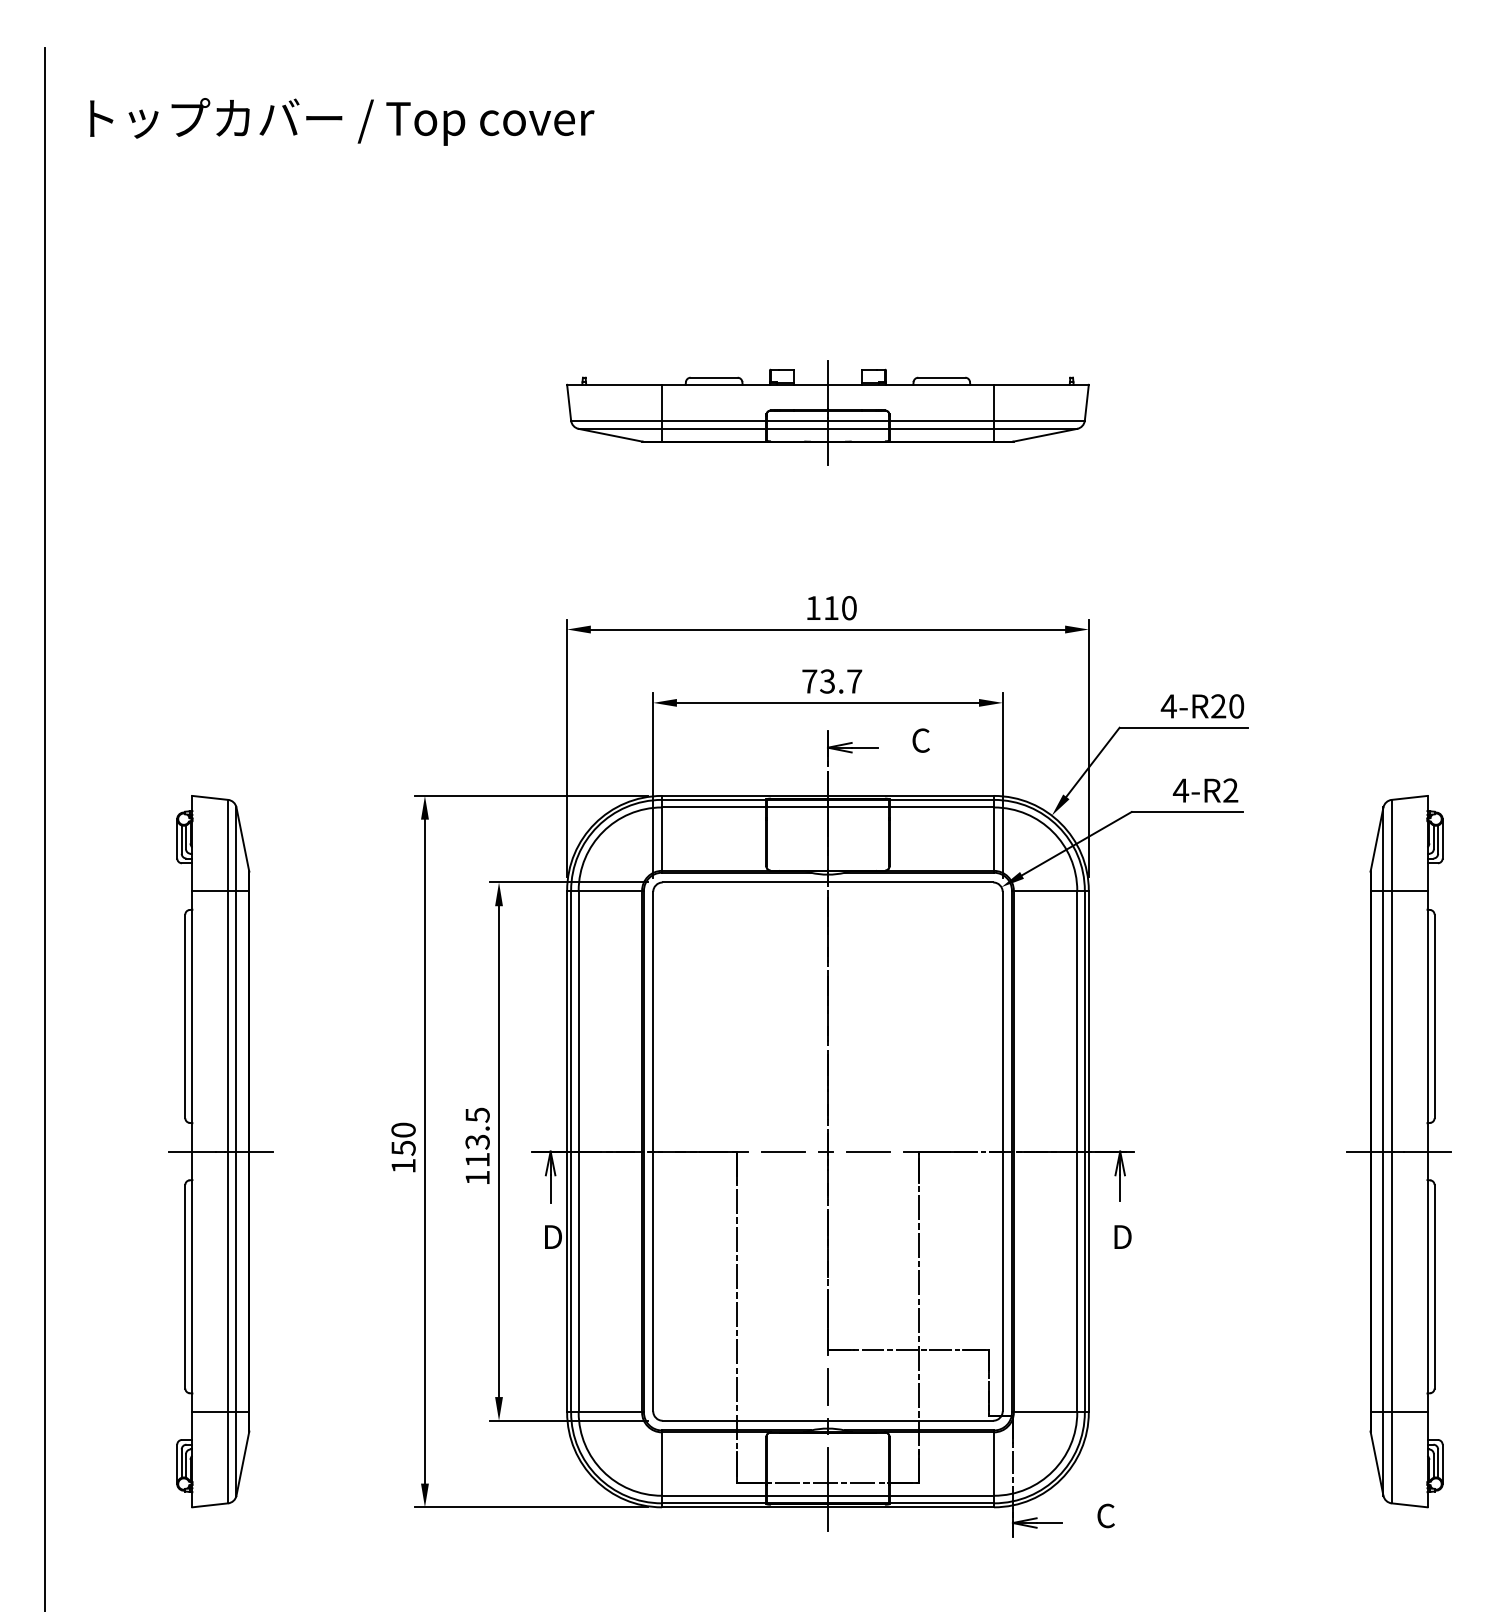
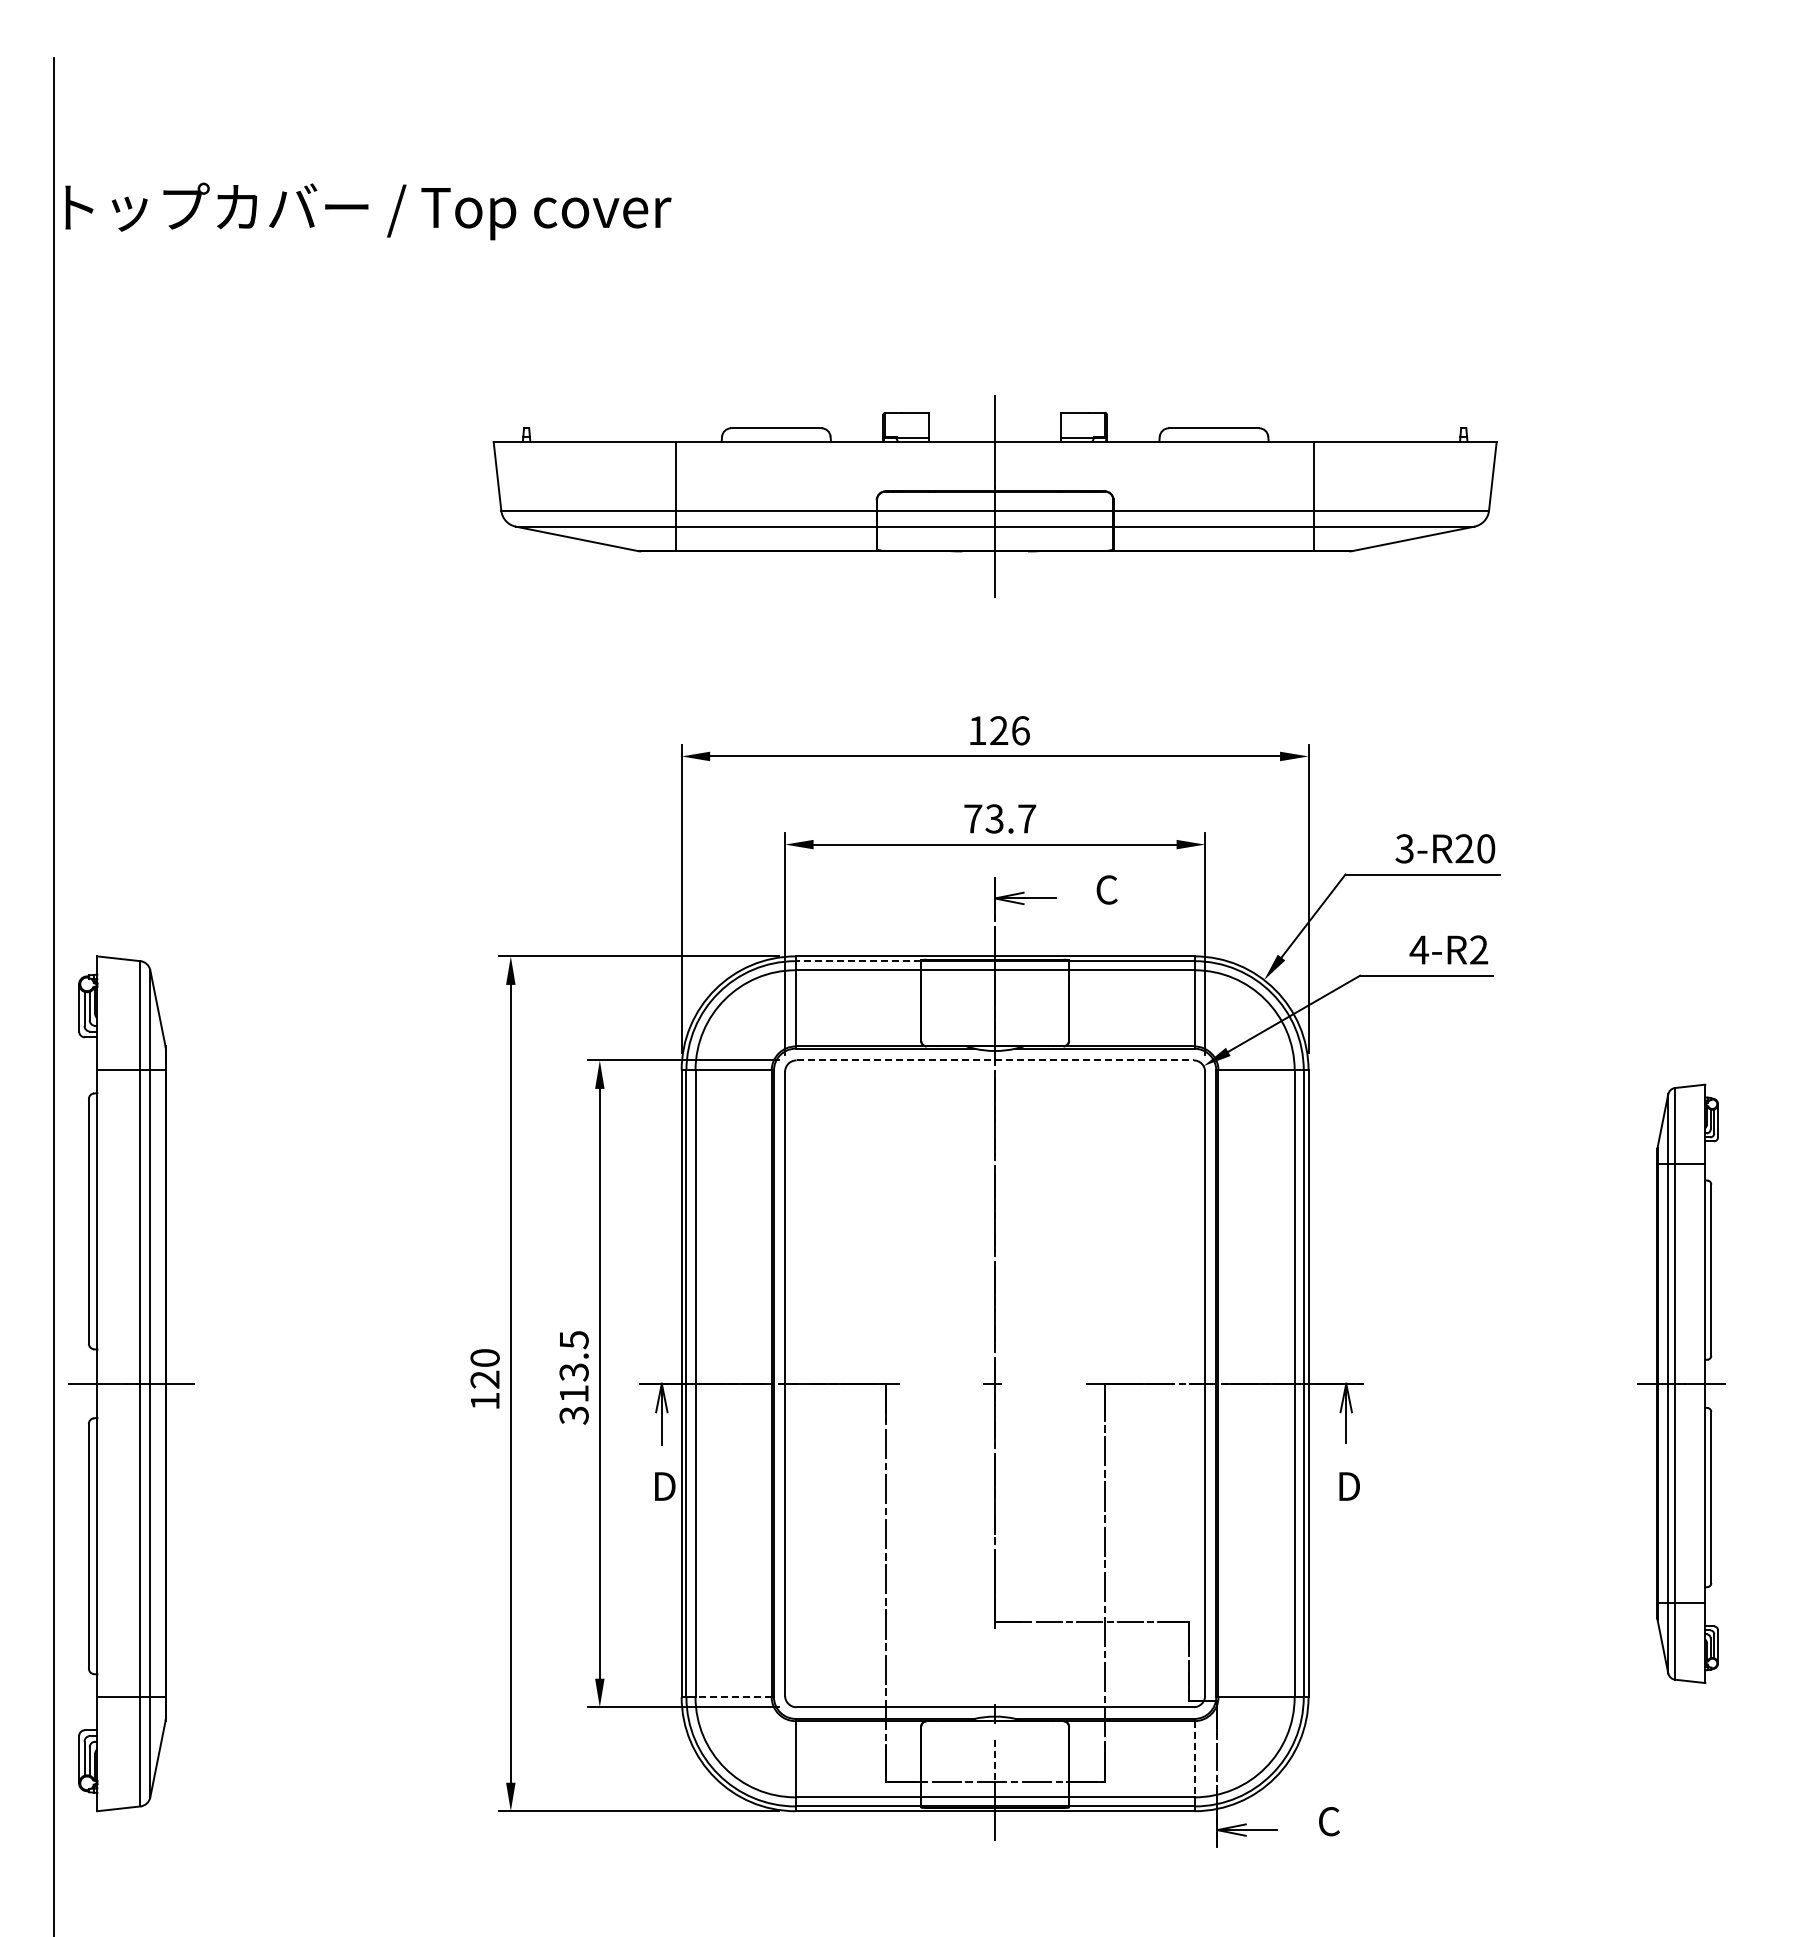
text: (342, 121) -> (368, 211), moved
part: (827, 413) -> (994, 496), size x1.6
text: (839, 607) -> (1009, 730), 110 -> 126
text: (1168, 706) -> (1404, 848), 4-R20 -> 3-R20
line: (714, 800) -> (858, 961), solid -> dashed
line: (828, 882) -> (995, 1060), solid -> dashed
text: (403, 1148) -> (484, 1379), 150 -> 120
part: (220, 1151) -> (131, 1383), moved
line: (783, 1151) -> (941, 1383), removed
line: (868, 1151) -> (1043, 1383), removed
part: (1399, 1151) -> (1681, 1383), size x0.7
text: (477, 1177) -> (573, 1415), 113.5 -> 313.5
line: (828, 1386) -> (995, 1666), removed
line: (610, 1412) -> (733, 1697), solid -> dashed
line: (993, 1464) -> (1194, 1759), solid -> dashed
line: (828, 1465) -> (995, 1761), solid -> dashed

